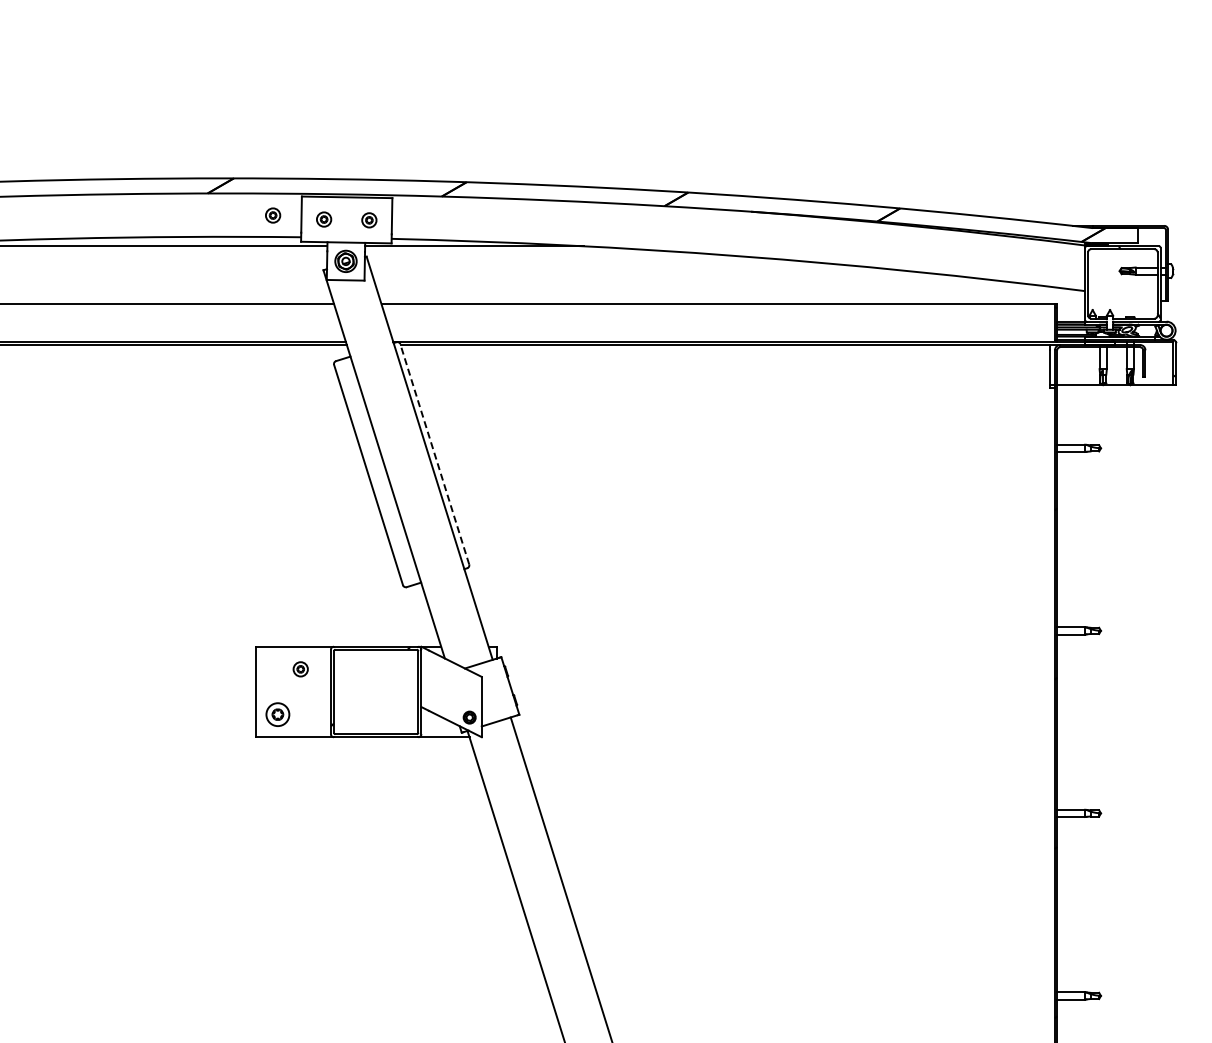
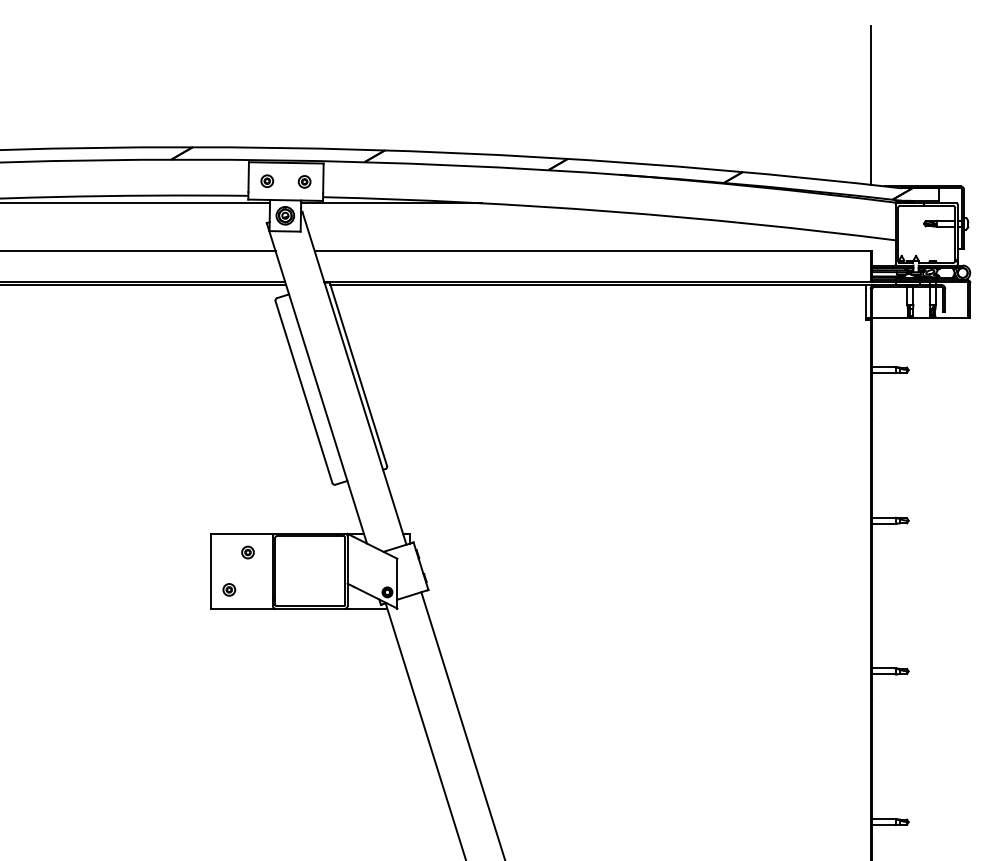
line: (1054, 127) -> (870, 105), added
part: (273, 215) -> (225, 177), removed
line: (434, 453) -> (358, 374), dashed -> solid
part: (278, 714) -> (229, 589), size x0.62

